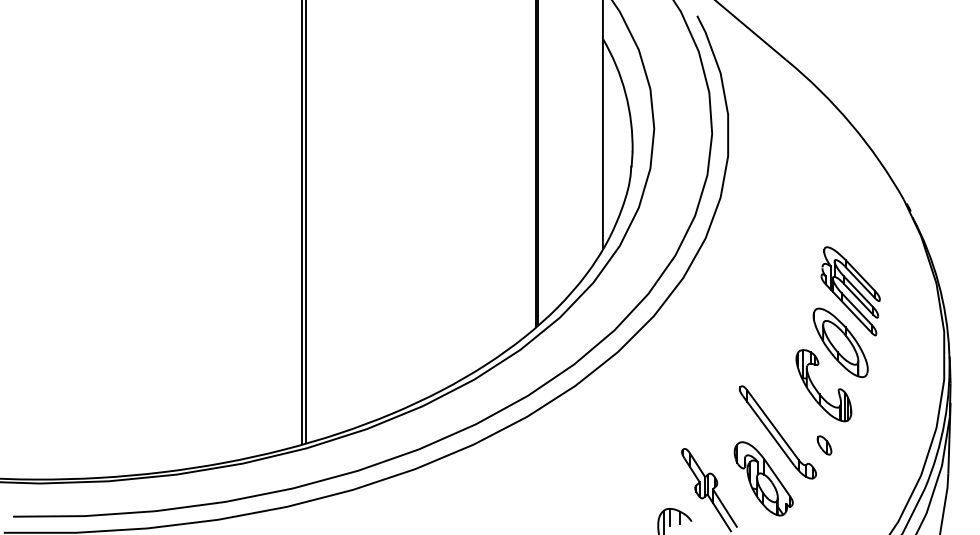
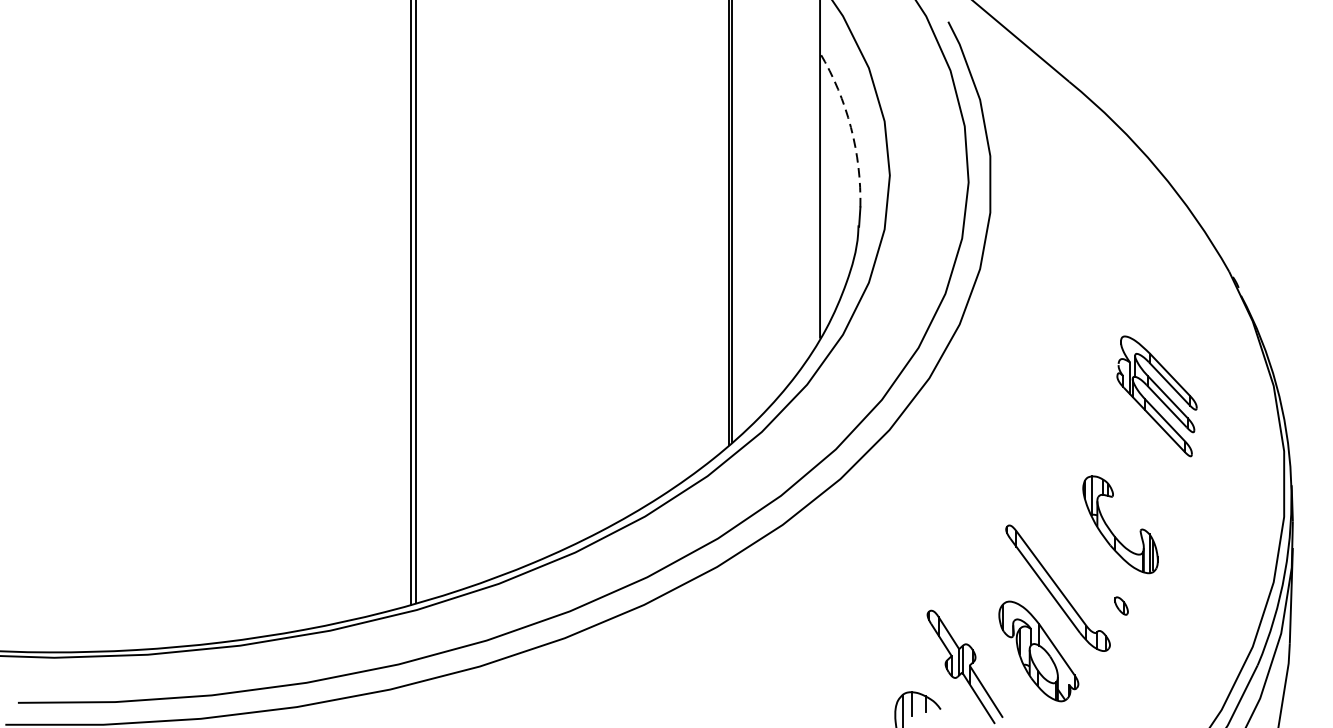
arc: (625, 93) -> (850, 127), solid -> dashed
part: (840, 342) -> (1143, 465), removed
part: (824, 445) -> (1121, 606), size x0.7

